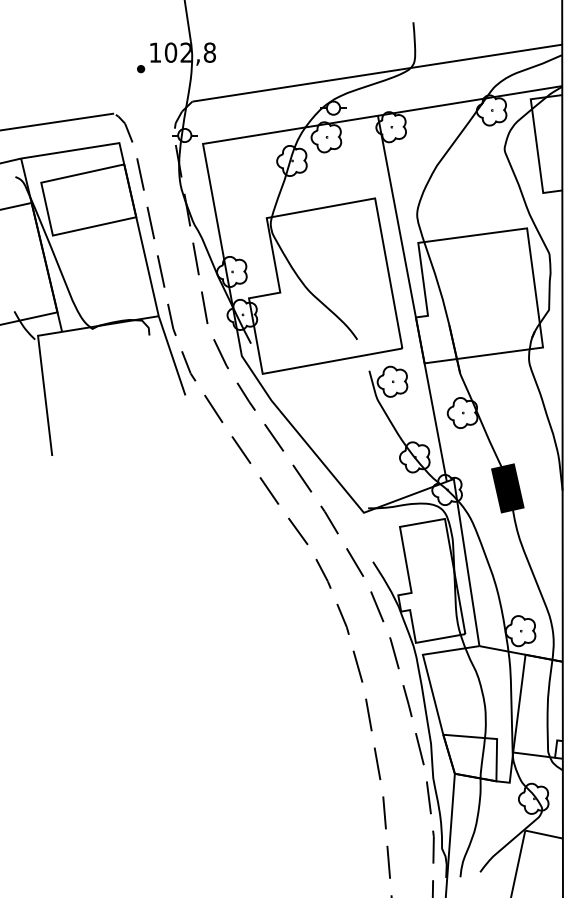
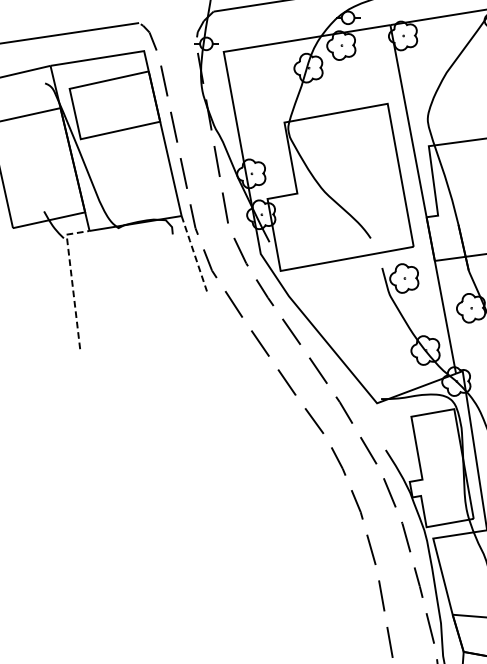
line: (171, 355) -> (193, 253), solid -> dashed
line: (43, 381) -> (71, 278), solid -> dashed

